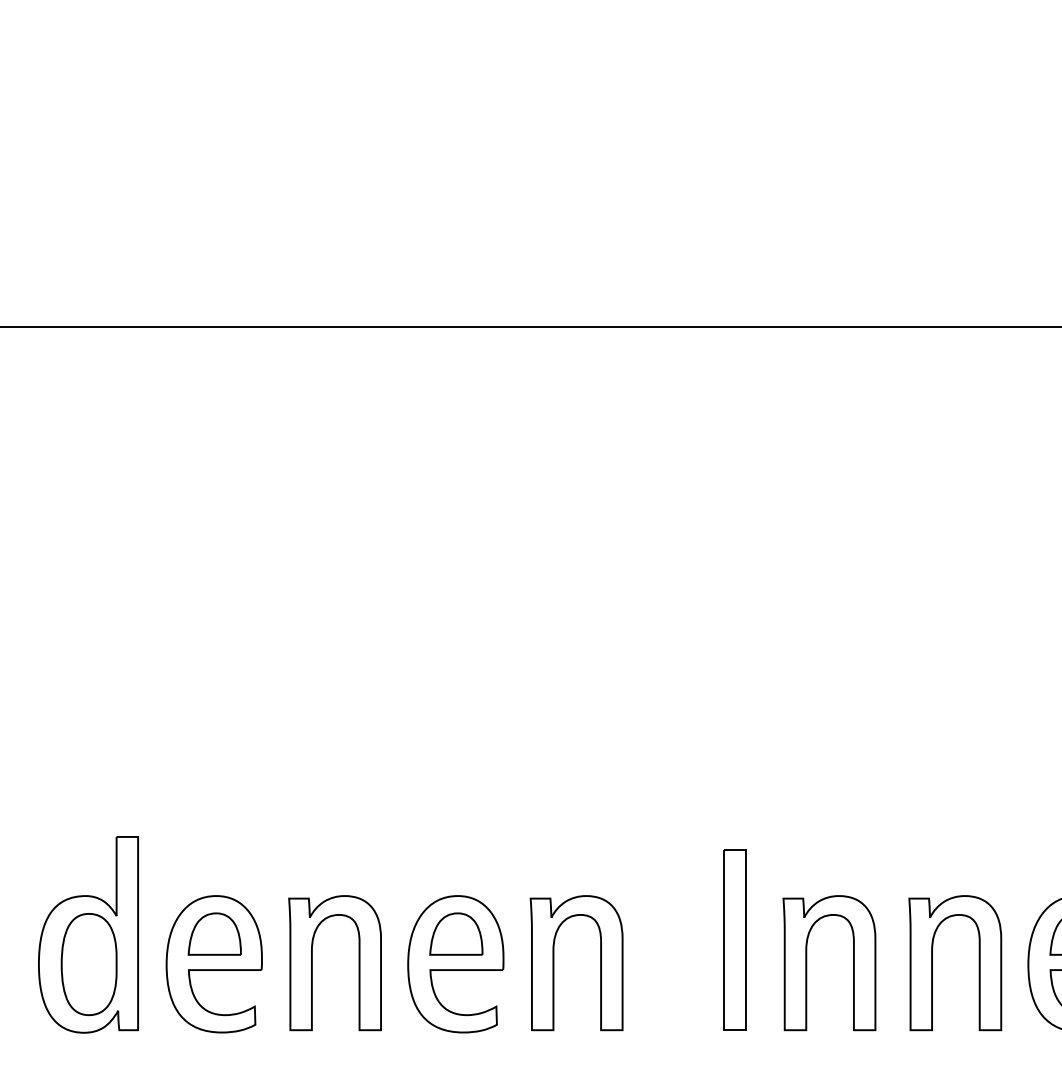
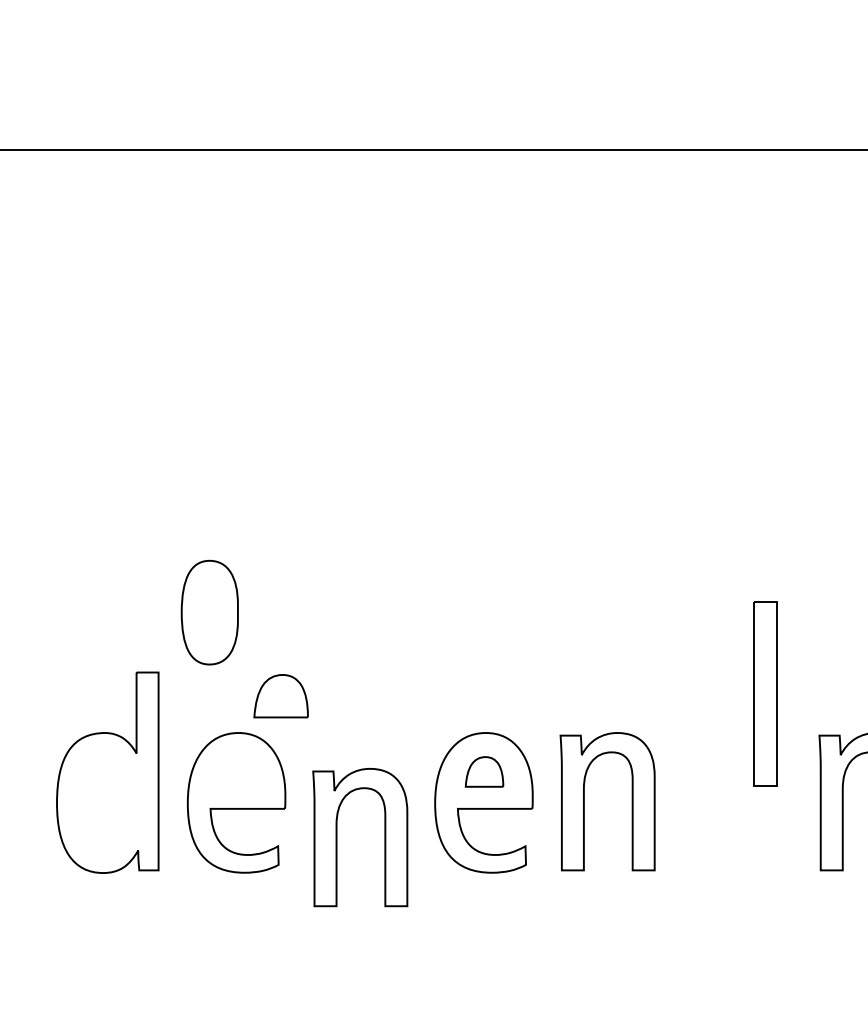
part: (214, 933) -> (280, 695), moved
part: (456, 933) -> (484, 771), size x0.7
part: (734, 939) -> (765, 693), moved
part: (312, 963) -> (337, 837), moved
part: (88, 964) -> (209, 612), moved

